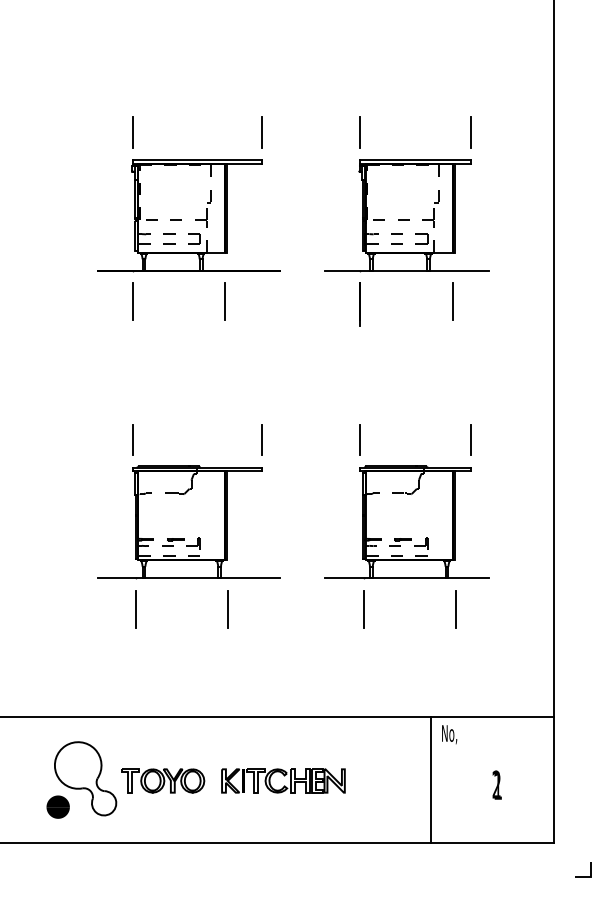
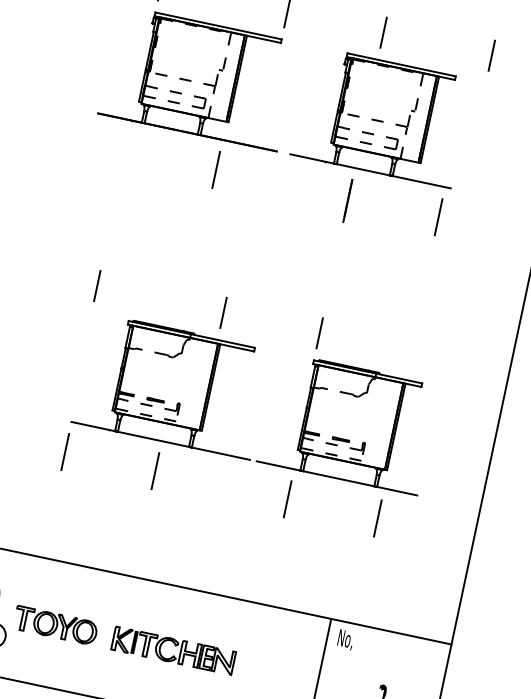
part: (406, 215) -> (381, 116), moved
line: (132, 301) -> (125, 150), removed
line: (470, 439) -> (427, 355), removed
part: (188, 522) -> (171, 386), moved

